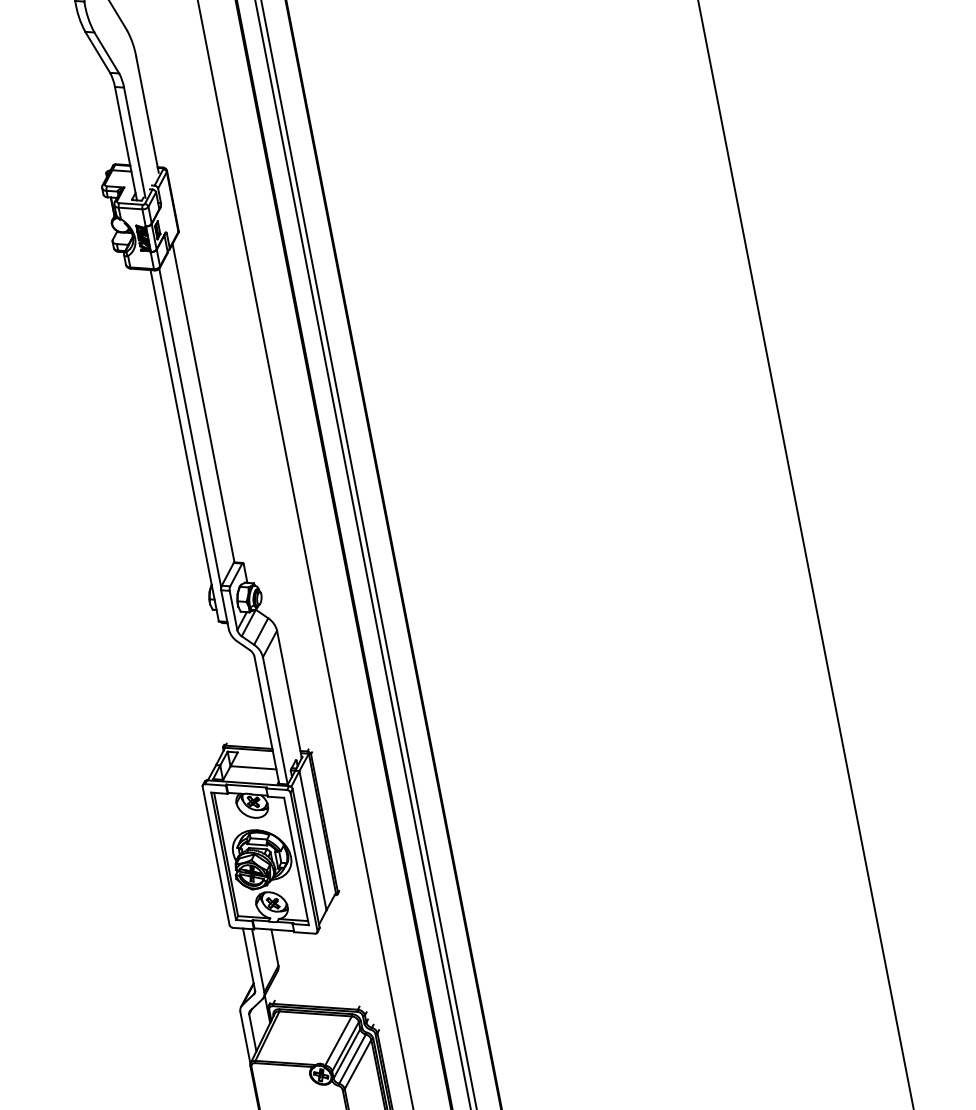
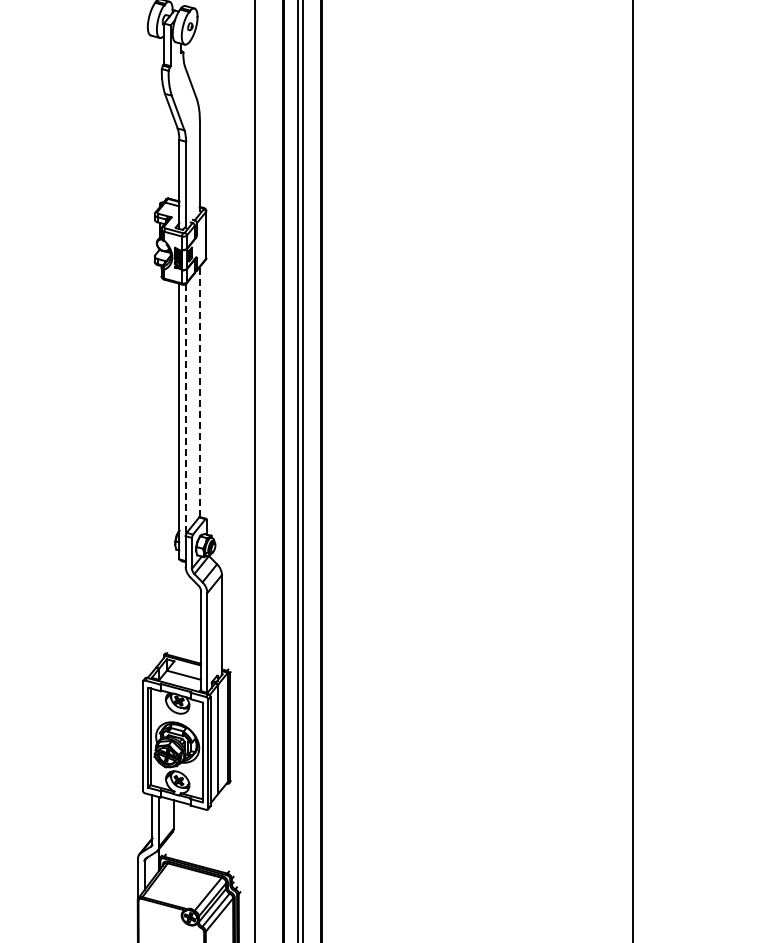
line: (202, 402) -> (199, 391), solid -> dashed
line: (190, 428) -> (186, 409), solid -> dashed

